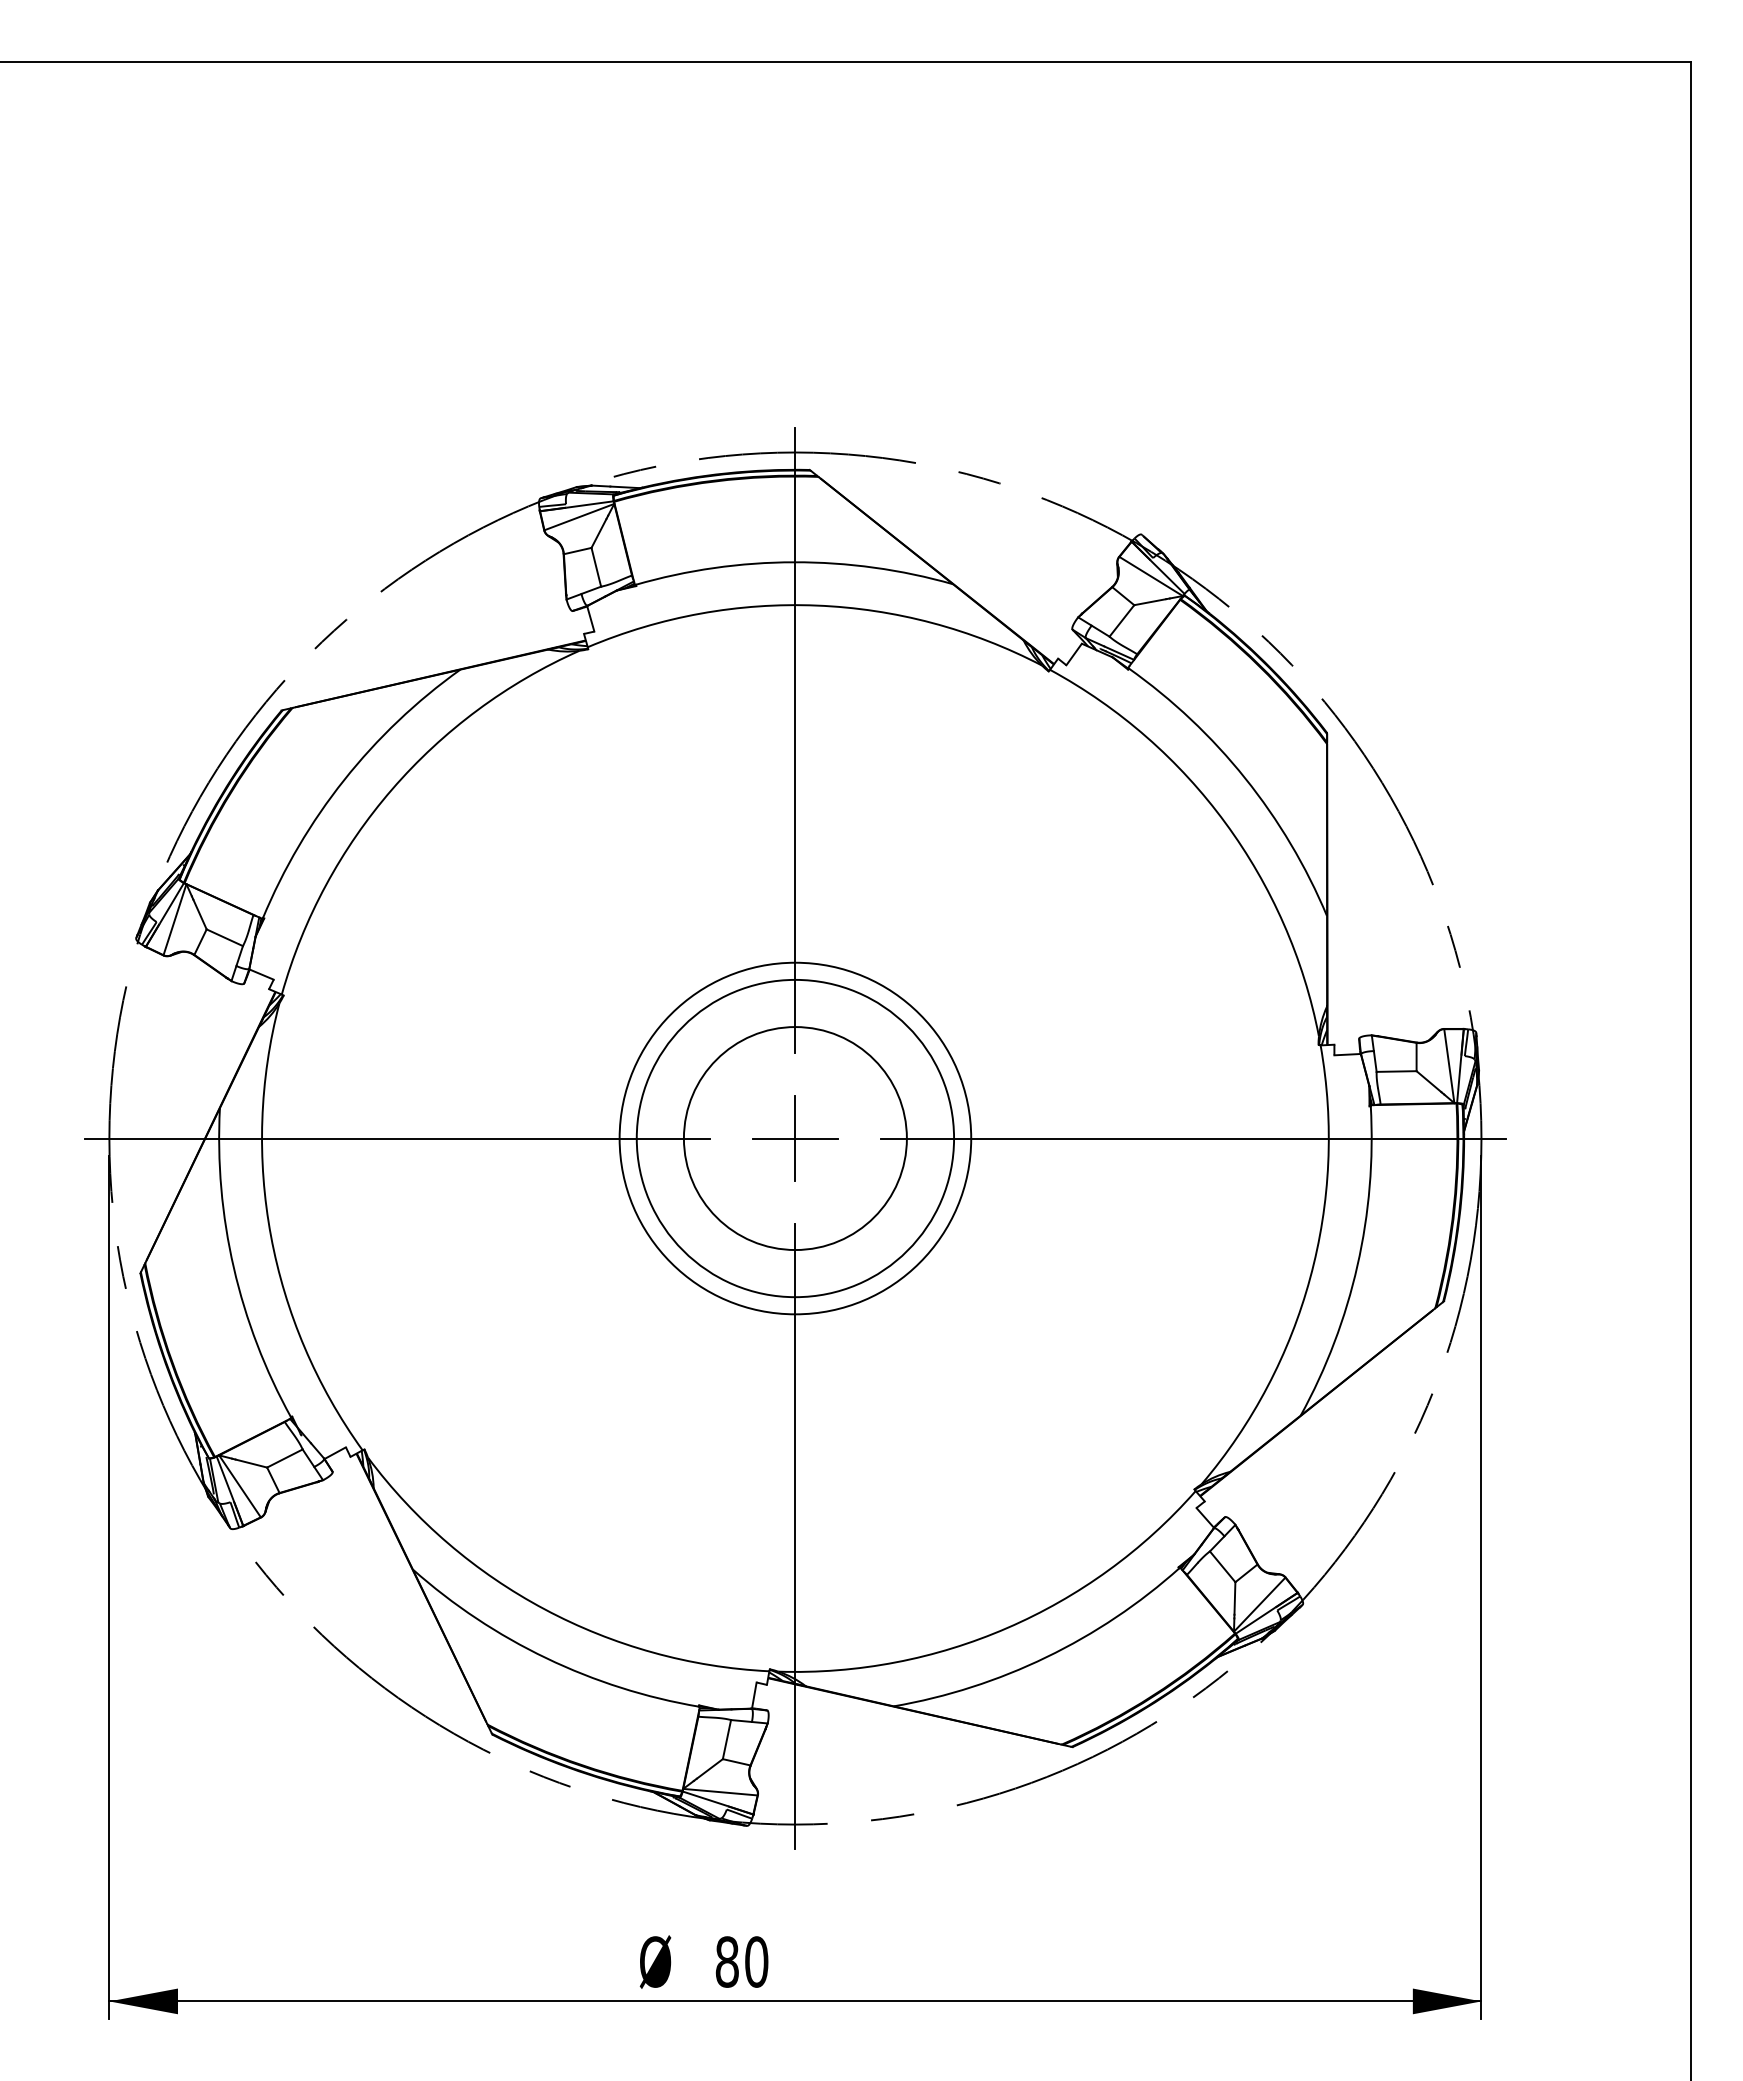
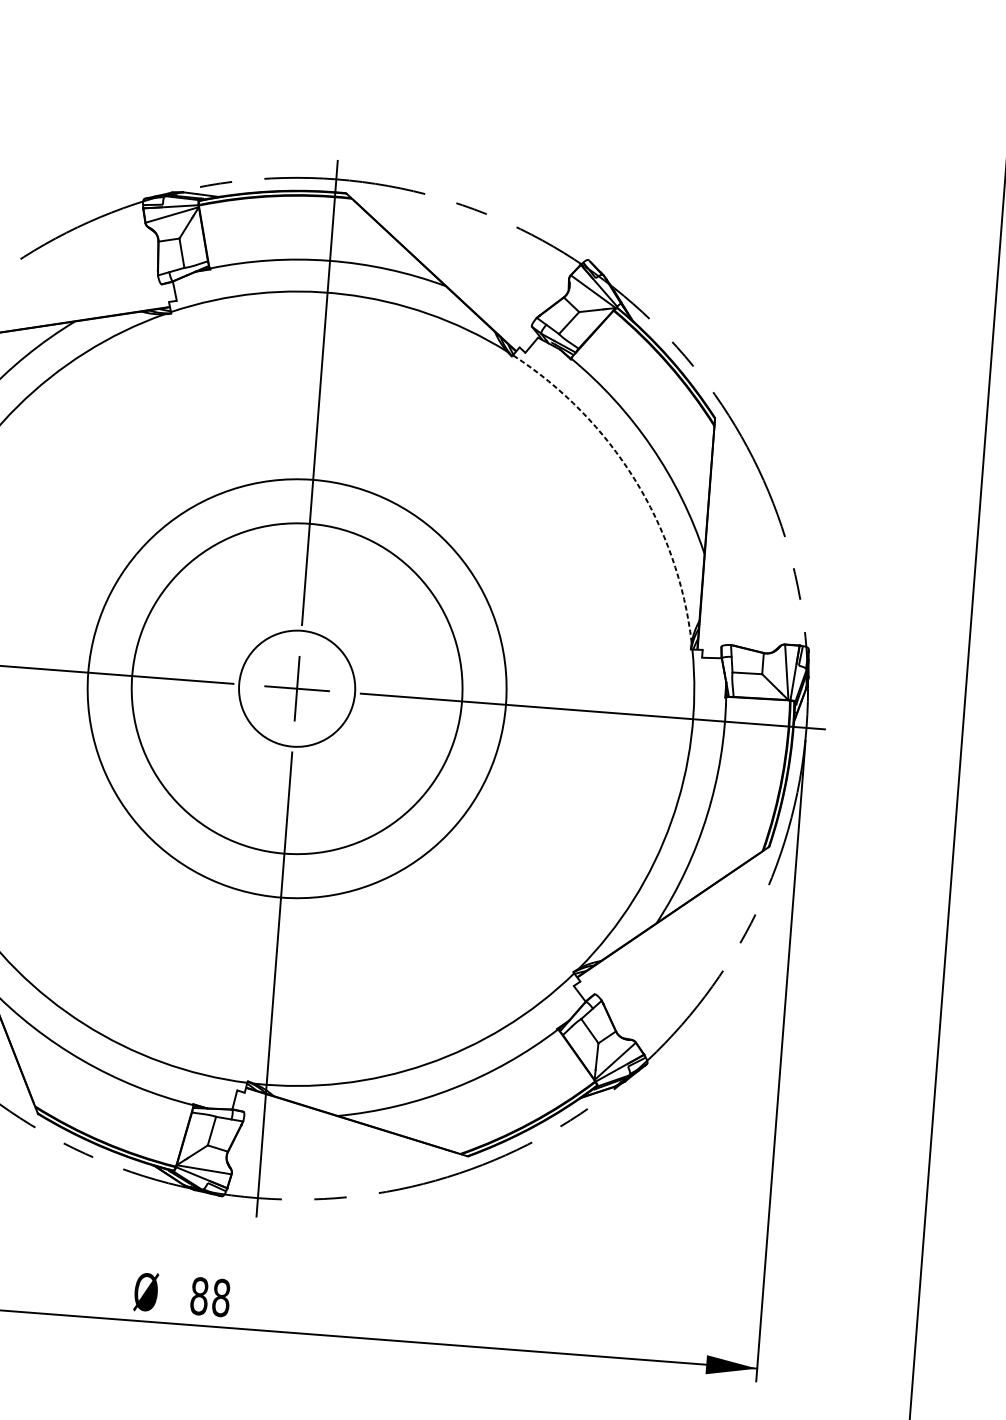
arc: (1225, 823) -> (634, 479), solid -> dashed
circle: (794, 1138) -> (296, 688), size x0.7
circle: (795, 1138) -> (297, 688), size x1.4
circle: (795, 1138) -> (297, 688), size x1.6
text: (756, 1961) -> (221, 1297), 80 -> 88

